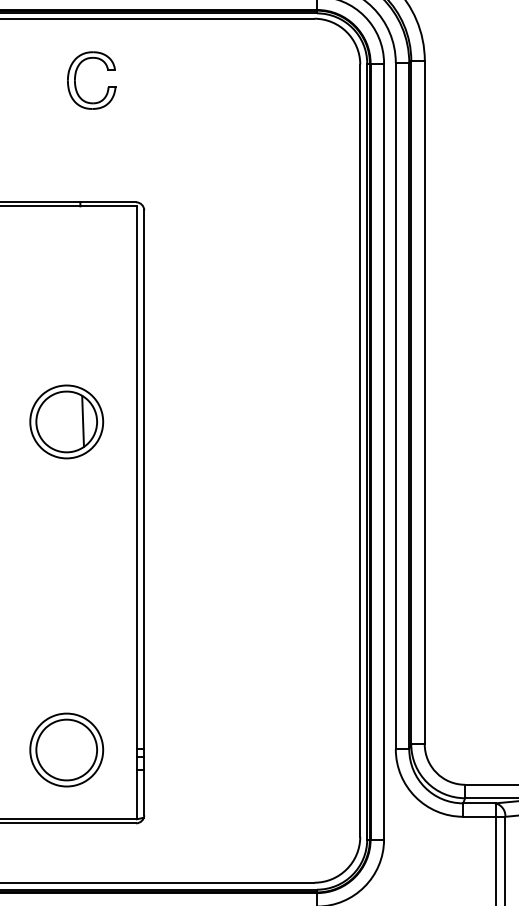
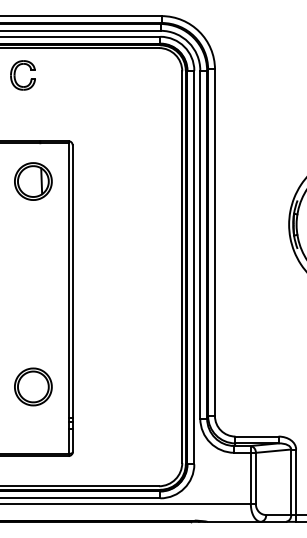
part: (76, 80) -> (15, 75), moved
part: (66, 421) -> (33, 181), moved
part: (66, 749) -> (33, 386), moved

